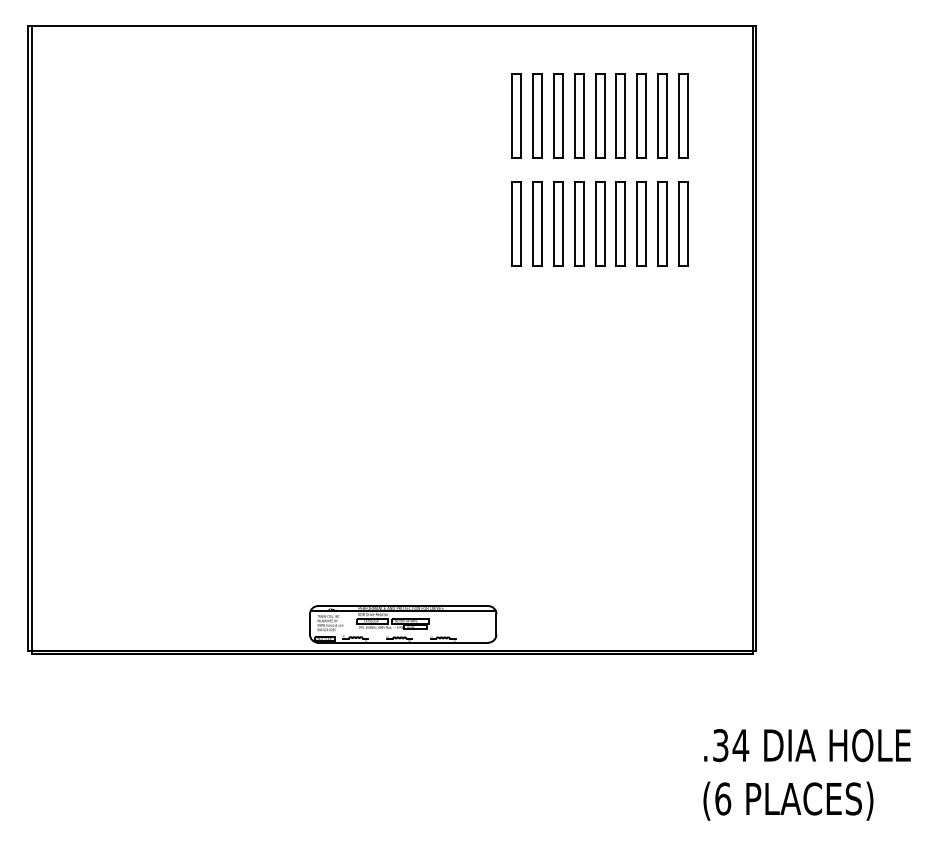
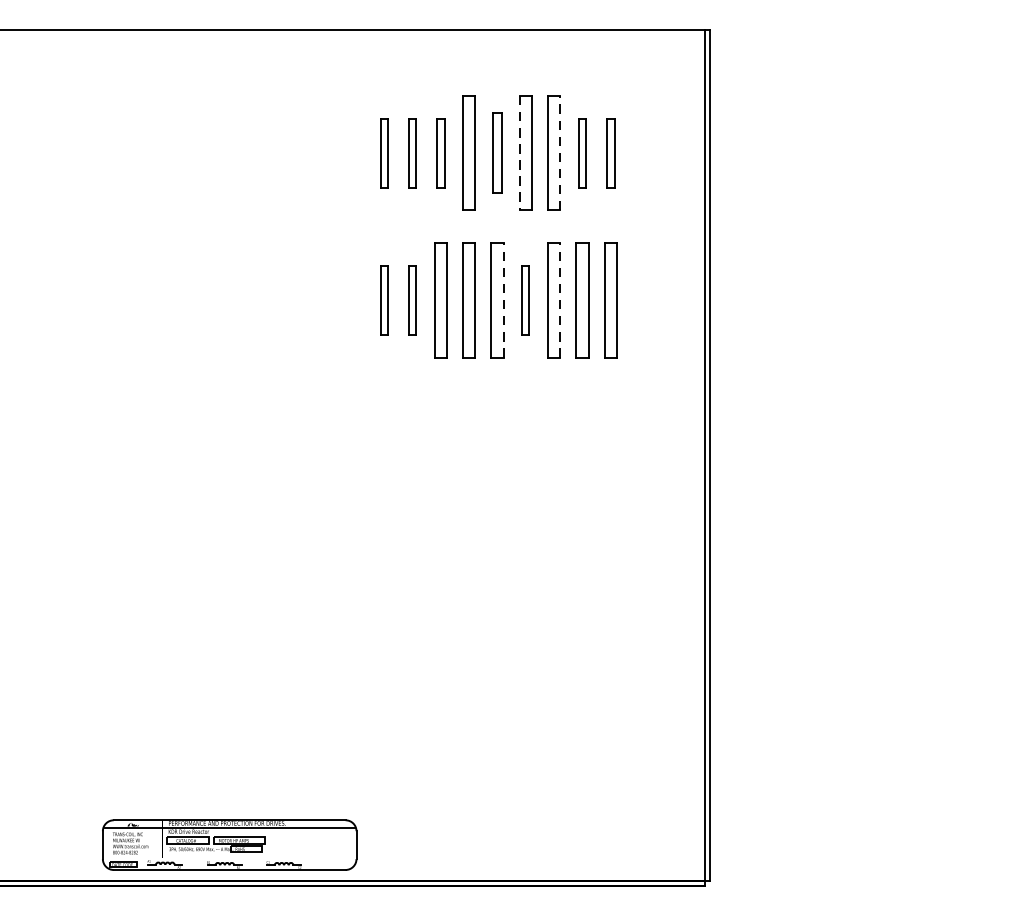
part: (516, 115) -> (383, 152), size x0.6
part: (537, 115) -> (412, 152), size x0.6
part: (558, 115) -> (440, 152), size x0.6
part: (600, 115) -> (498, 152), size x0.7
line: (646, 115) -> (560, 152), solid -> dashed
part: (662, 115) -> (582, 152), size x0.6
part: (683, 115) -> (611, 152), size x0.6
line: (616, 116) -> (519, 154), solid -> dashed
part: (516, 223) -> (383, 299), size x0.6
part: (537, 223) -> (412, 299), size x0.6
line: (604, 223) -> (503, 299), solid -> dashed
part: (620, 223) -> (525, 299), size x0.6
line: (646, 223) -> (560, 299), solid -> dashed

